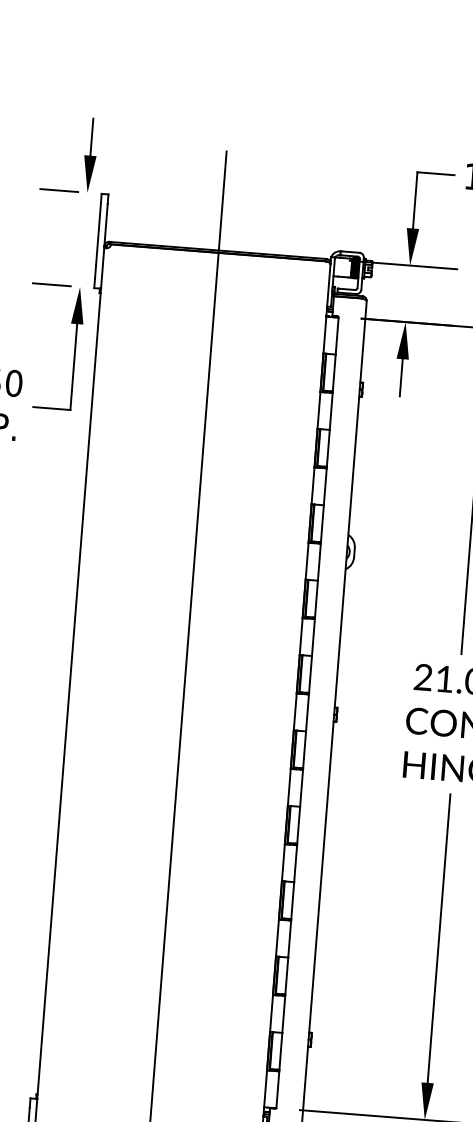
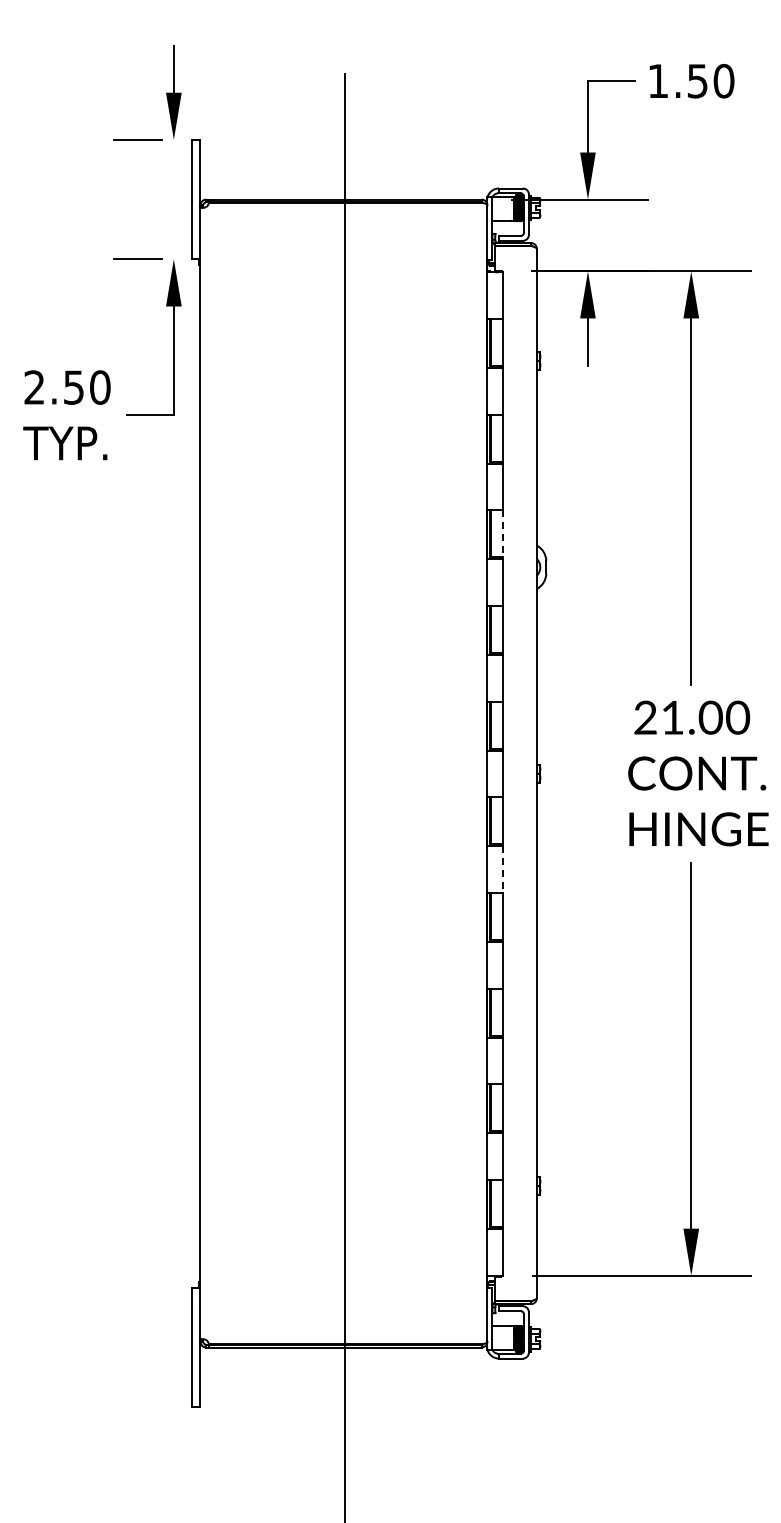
line: (321, 524) -> (502, 534), solid -> dashed
line: (301, 788) -> (502, 870), solid -> dashed

